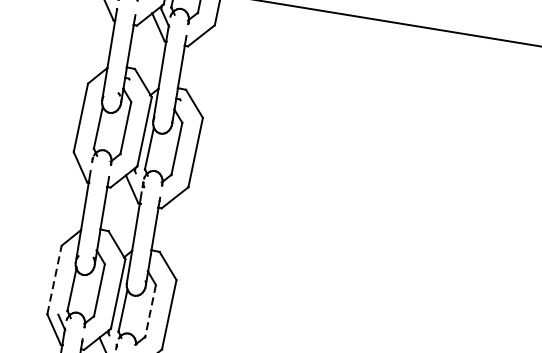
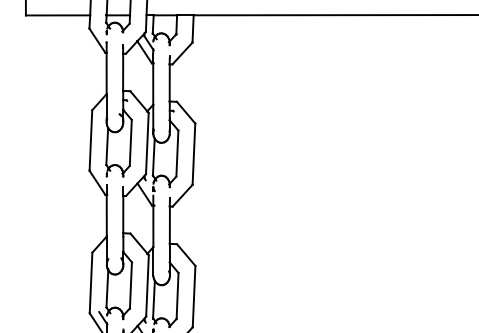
line: (55, 279) -> (91, 282), dashed -> solid
line: (150, 310) -> (177, 295), dashed -> solid

